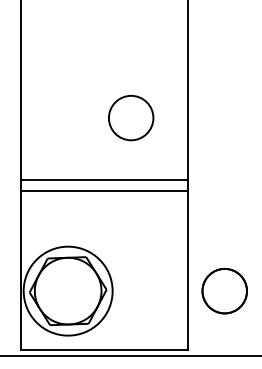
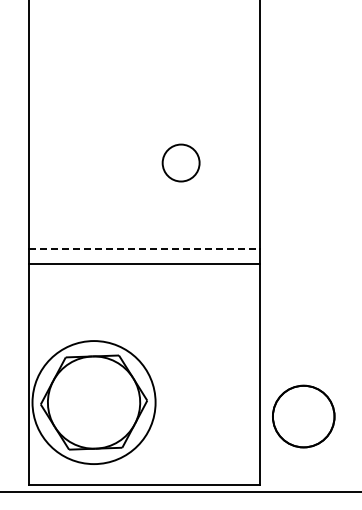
circle: (130, 117) -> (180, 162), size x0.6
line: (104, 179) -> (144, 248), solid -> dashed
part: (224, 291) -> (303, 416), moved

